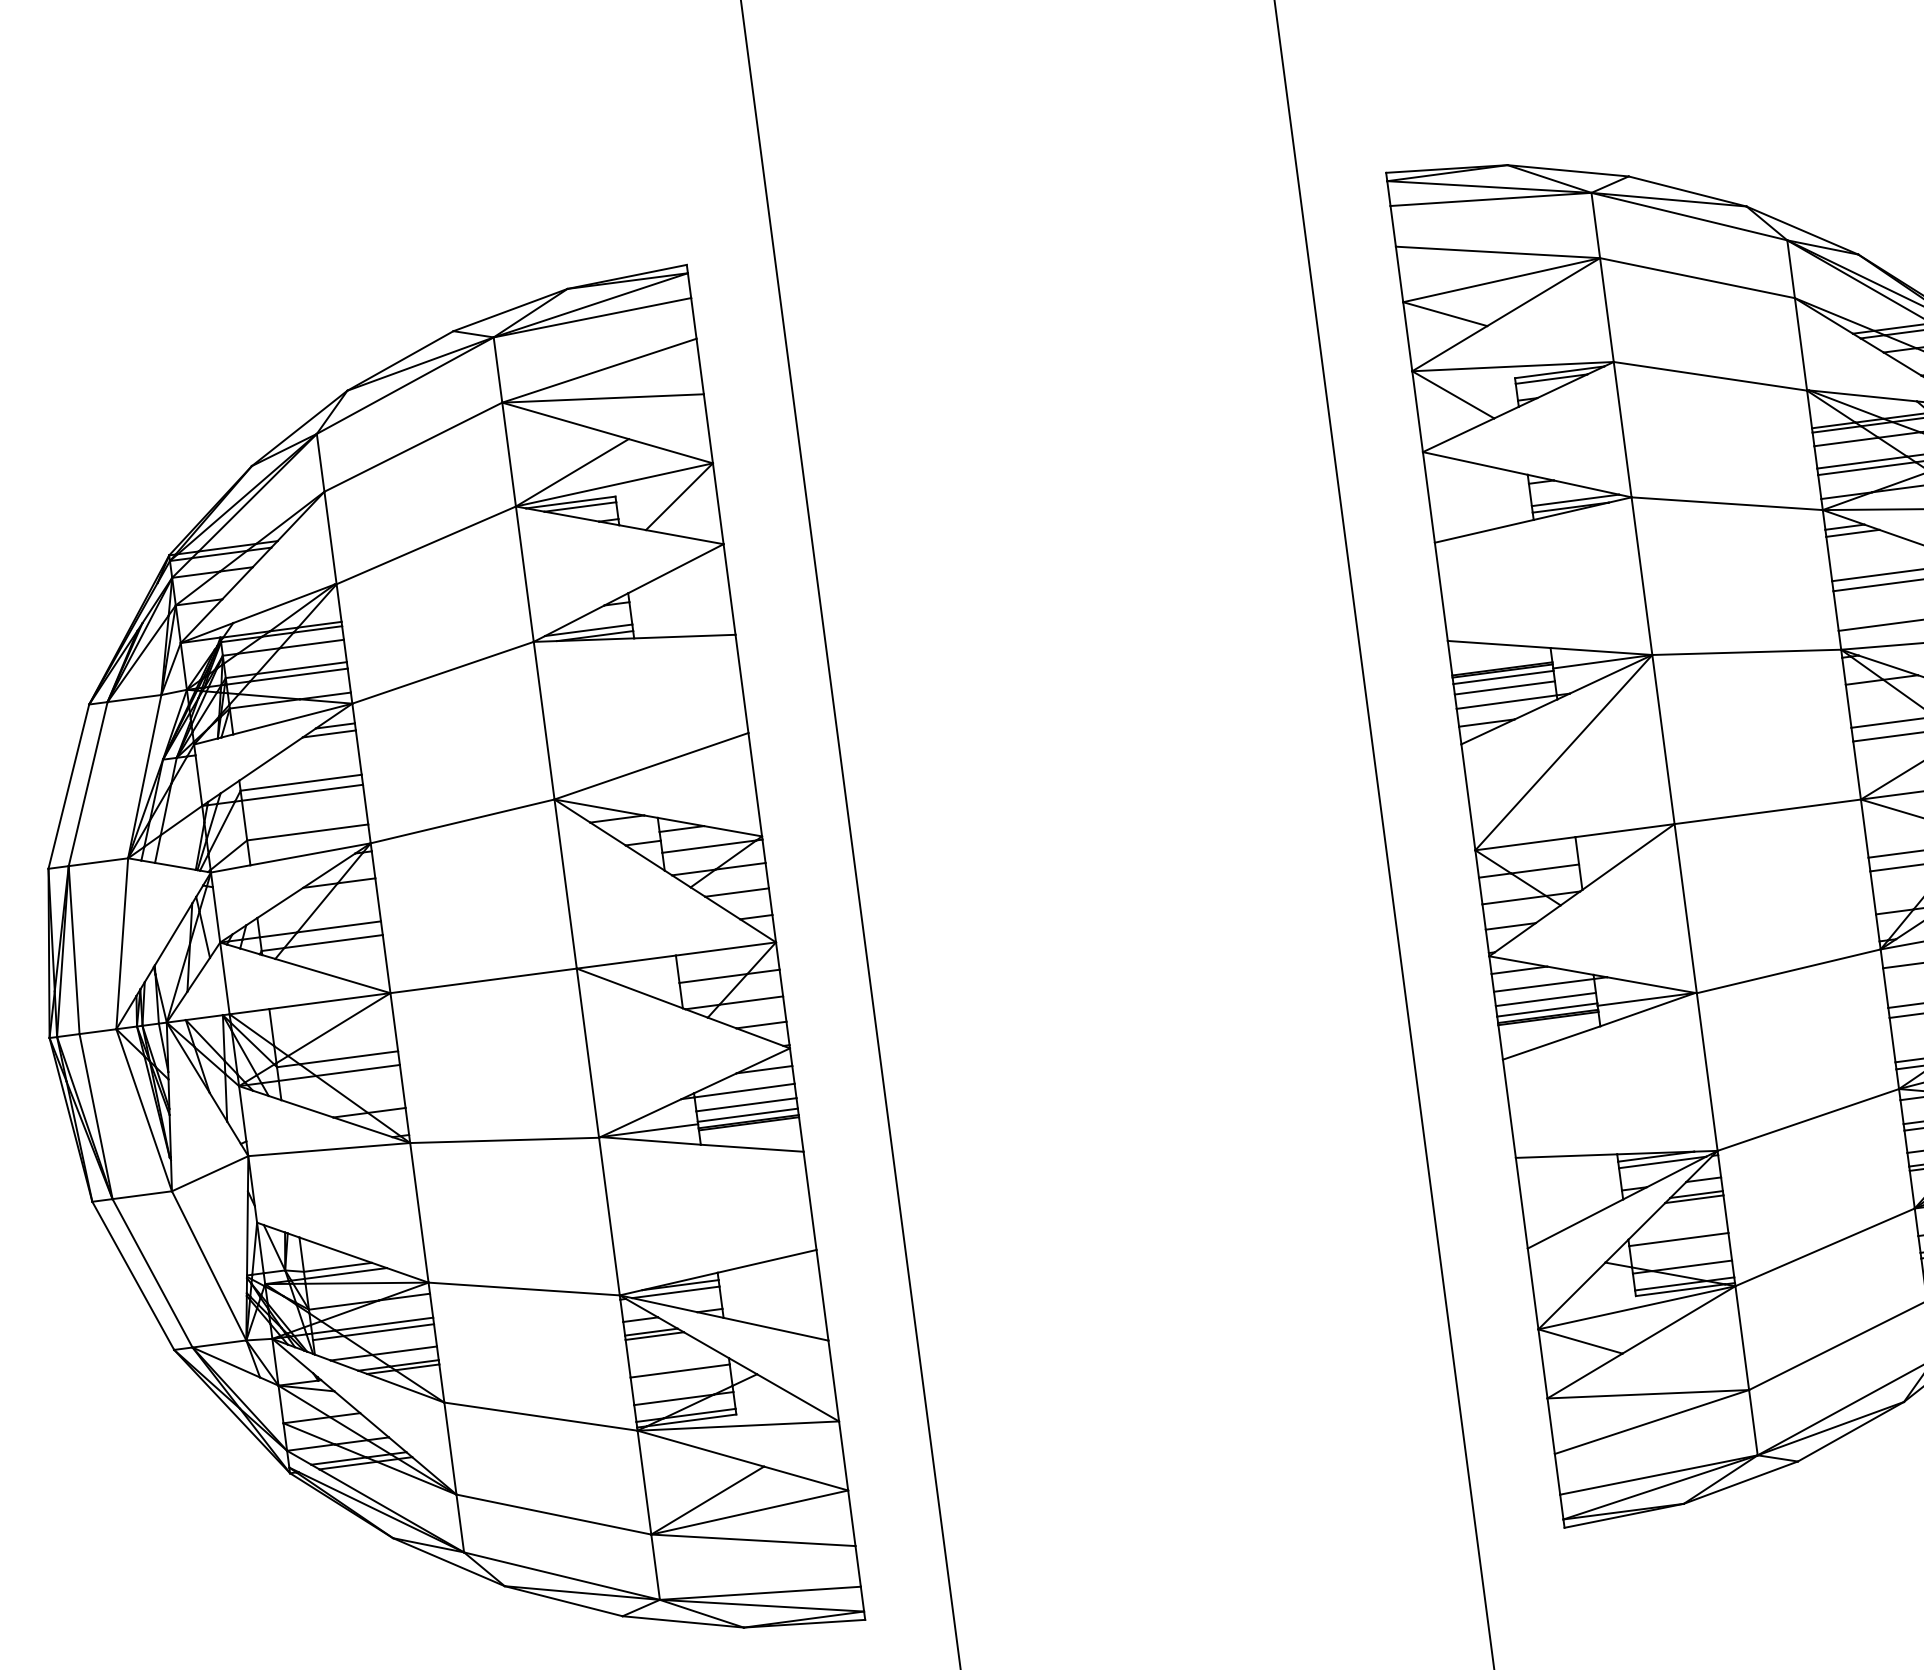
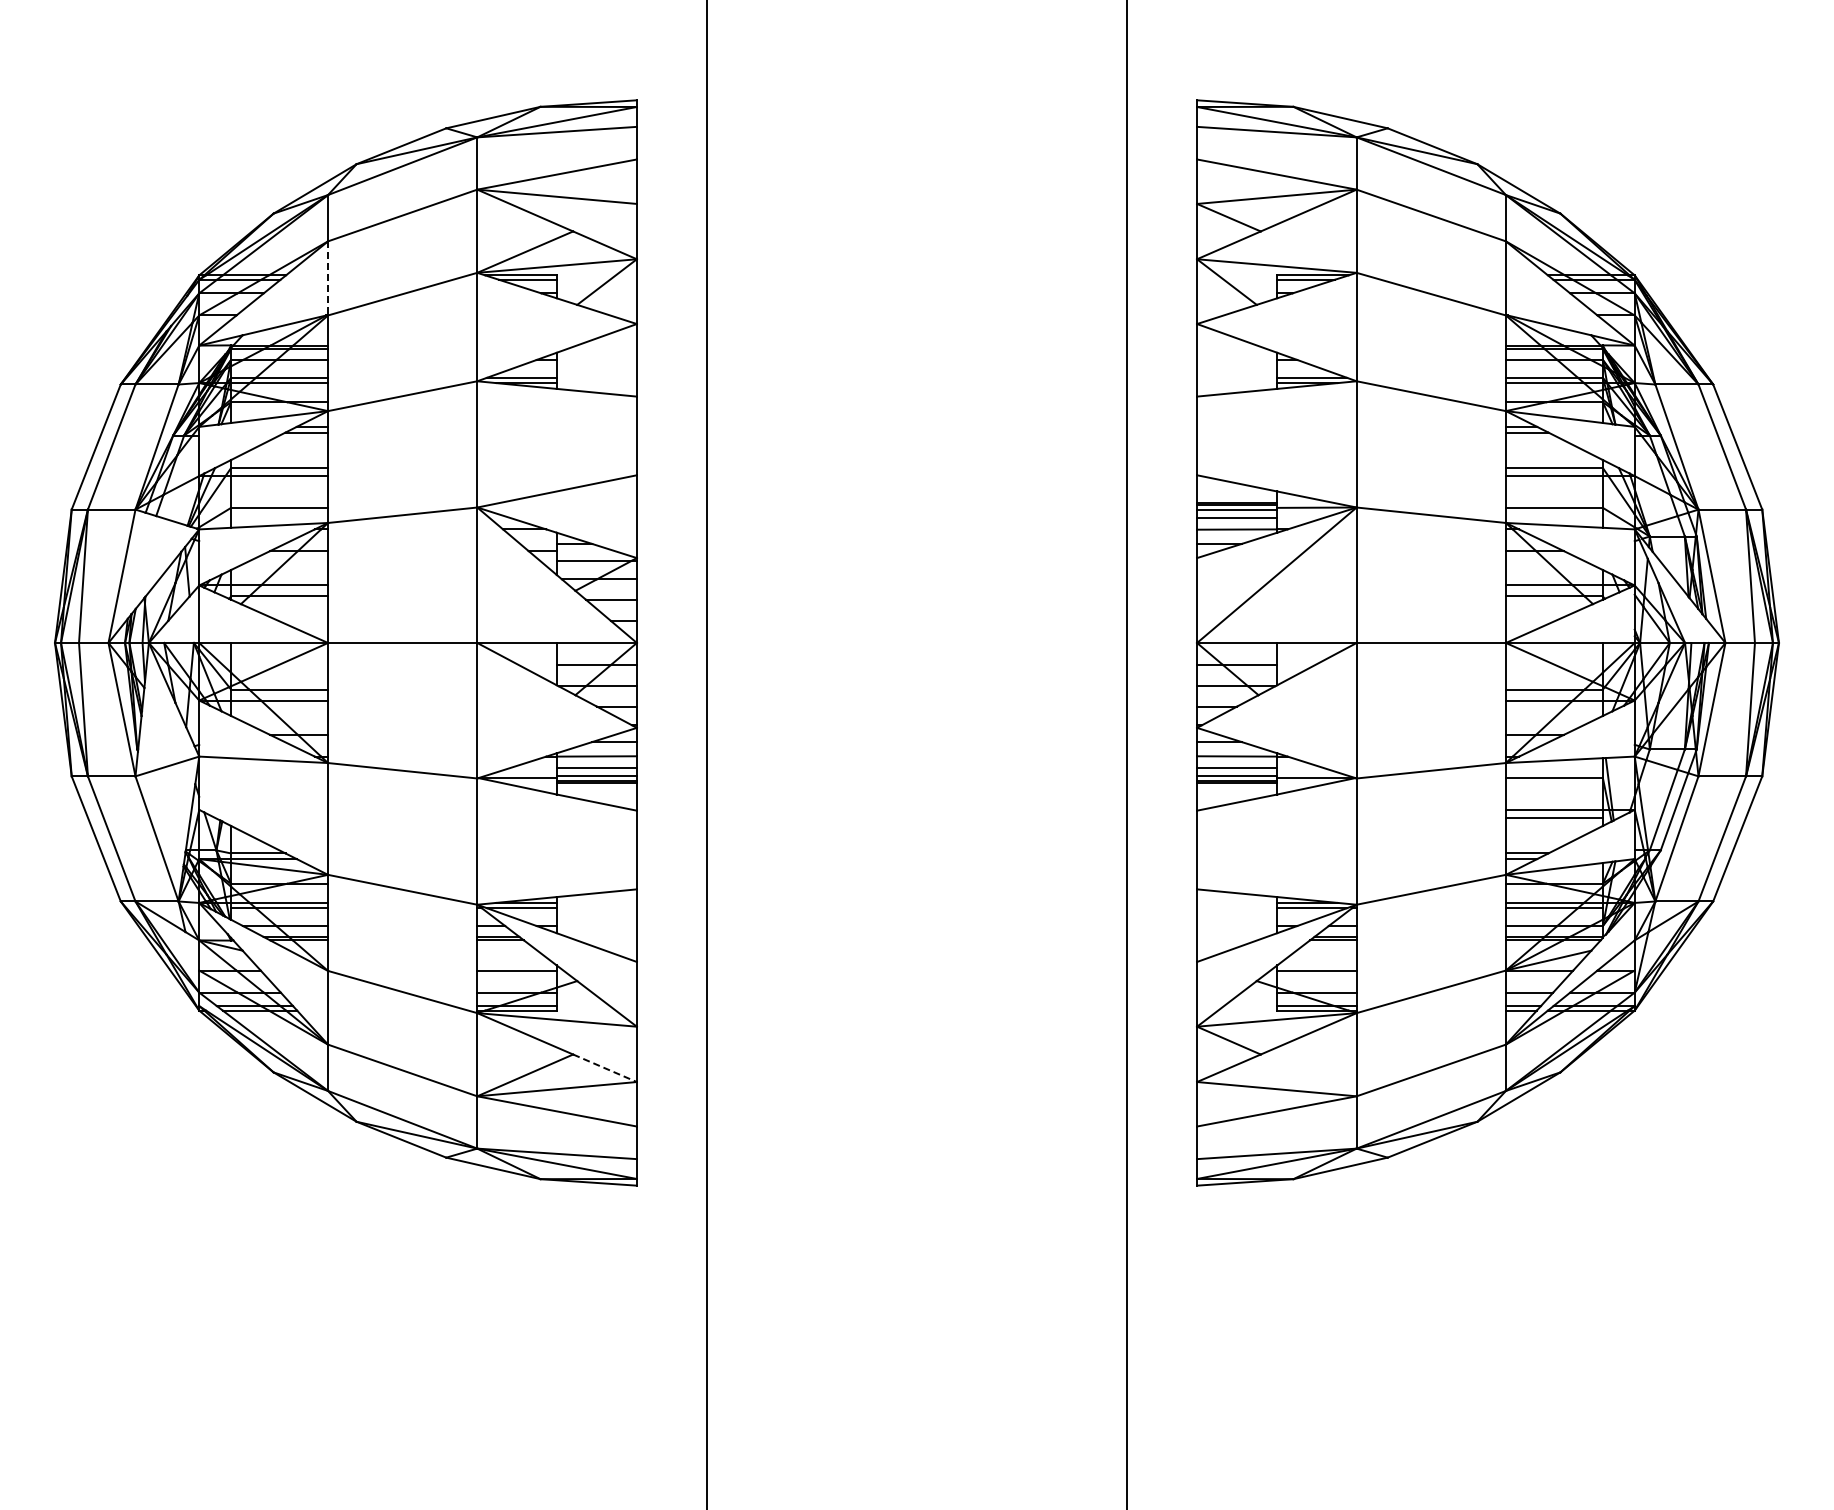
line: (331, 538) -> (328, 278), solid -> dashed
line: (806, 1478) -> (605, 1068), solid -> dashed

